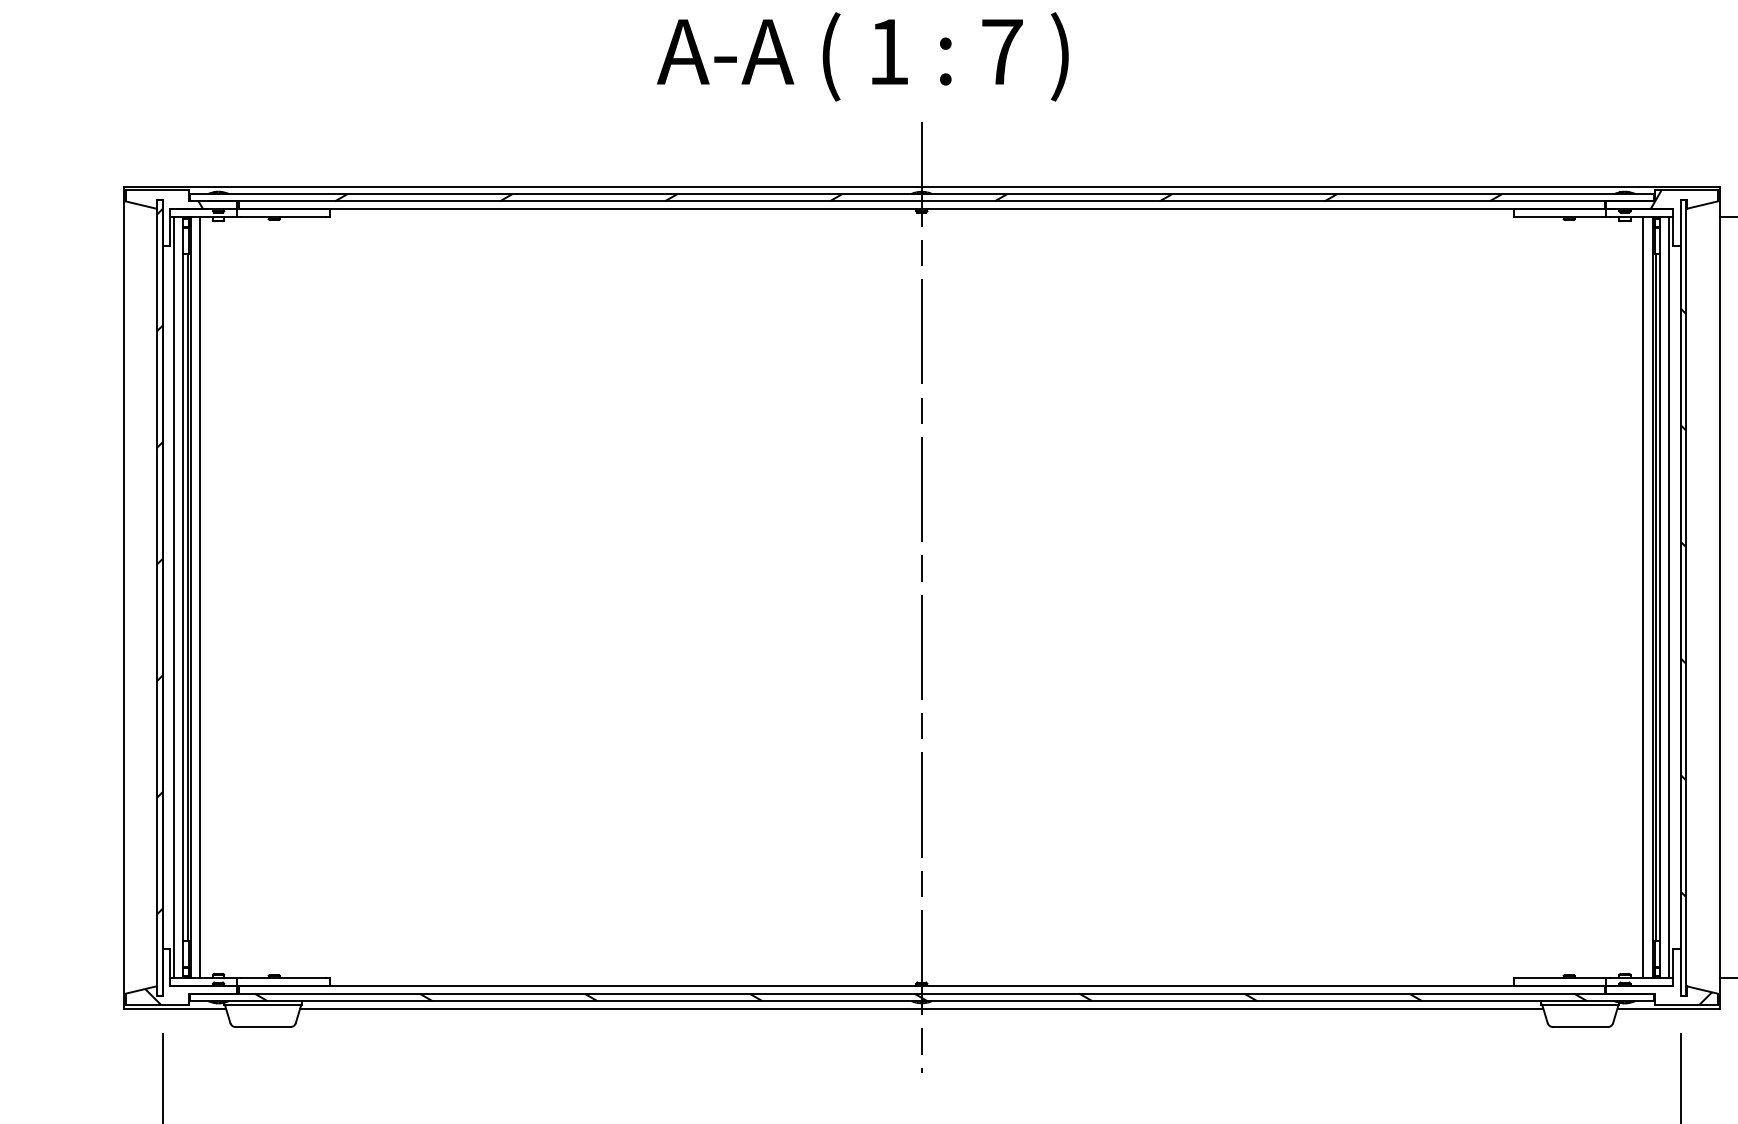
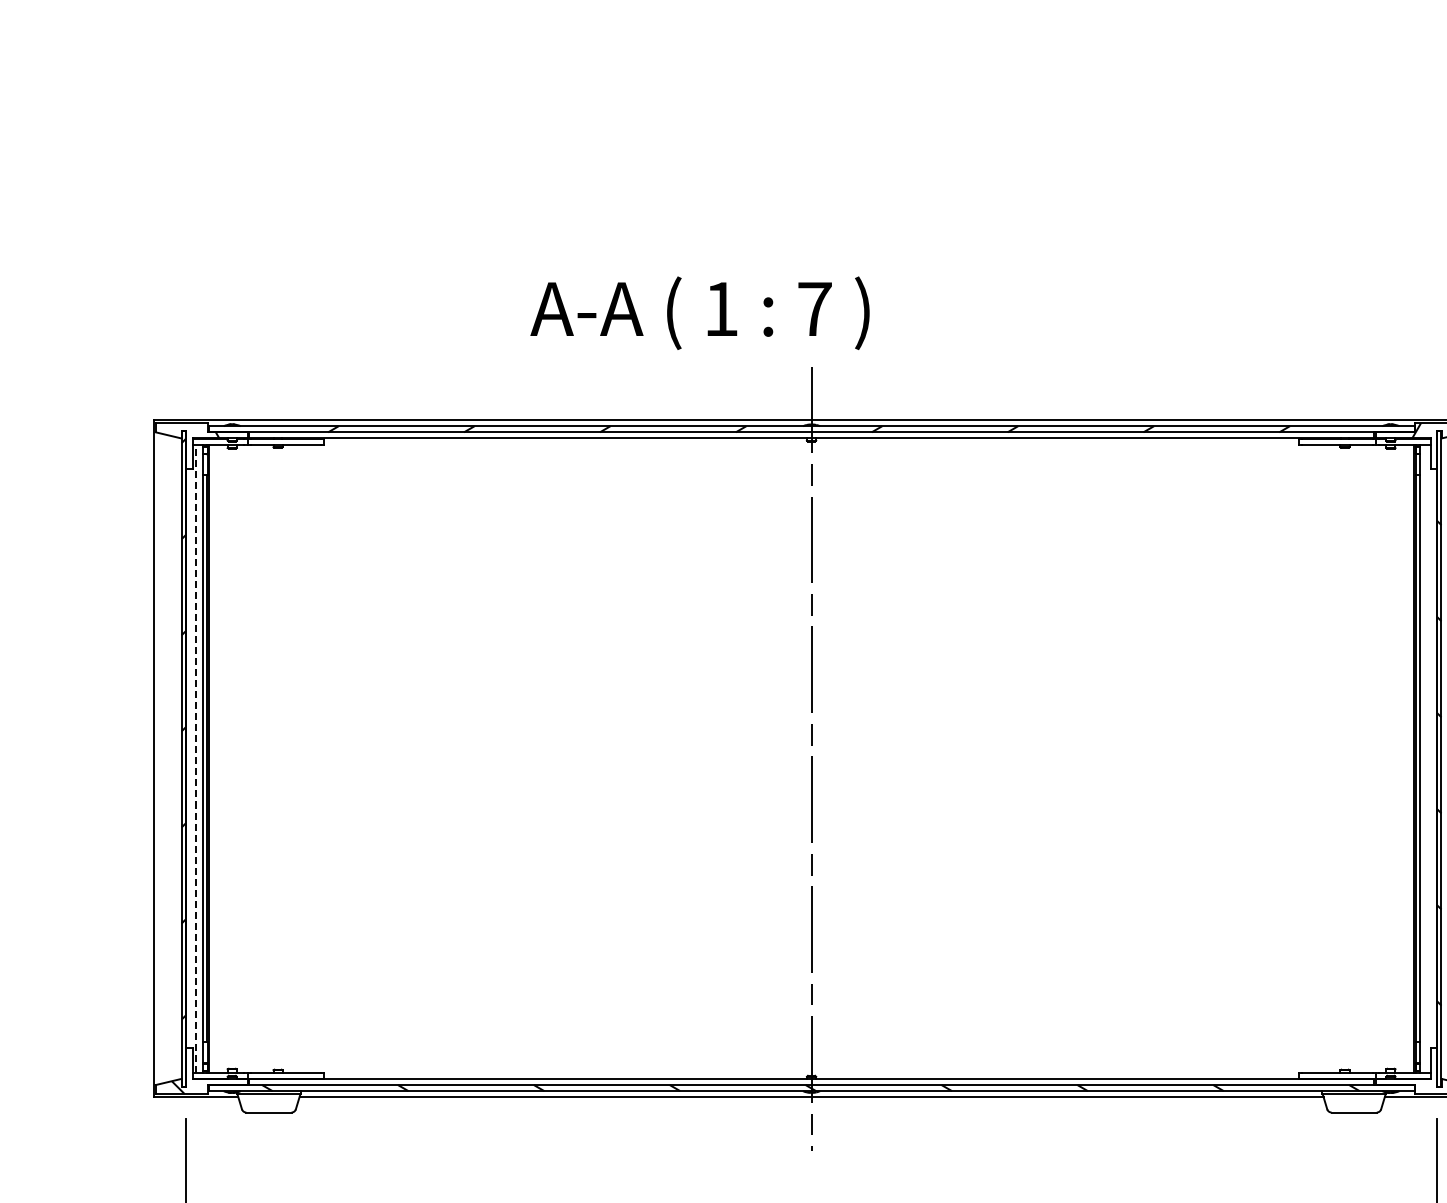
text: (862, 55) -> (699, 312), moved
line: (173, 597) -> (195, 758), solid -> dashed
line: (199, 597) -> (216, 758), removed
line: (1643, 597) -> (1406, 758), removed
line: (1669, 597) -> (1427, 758), removed

